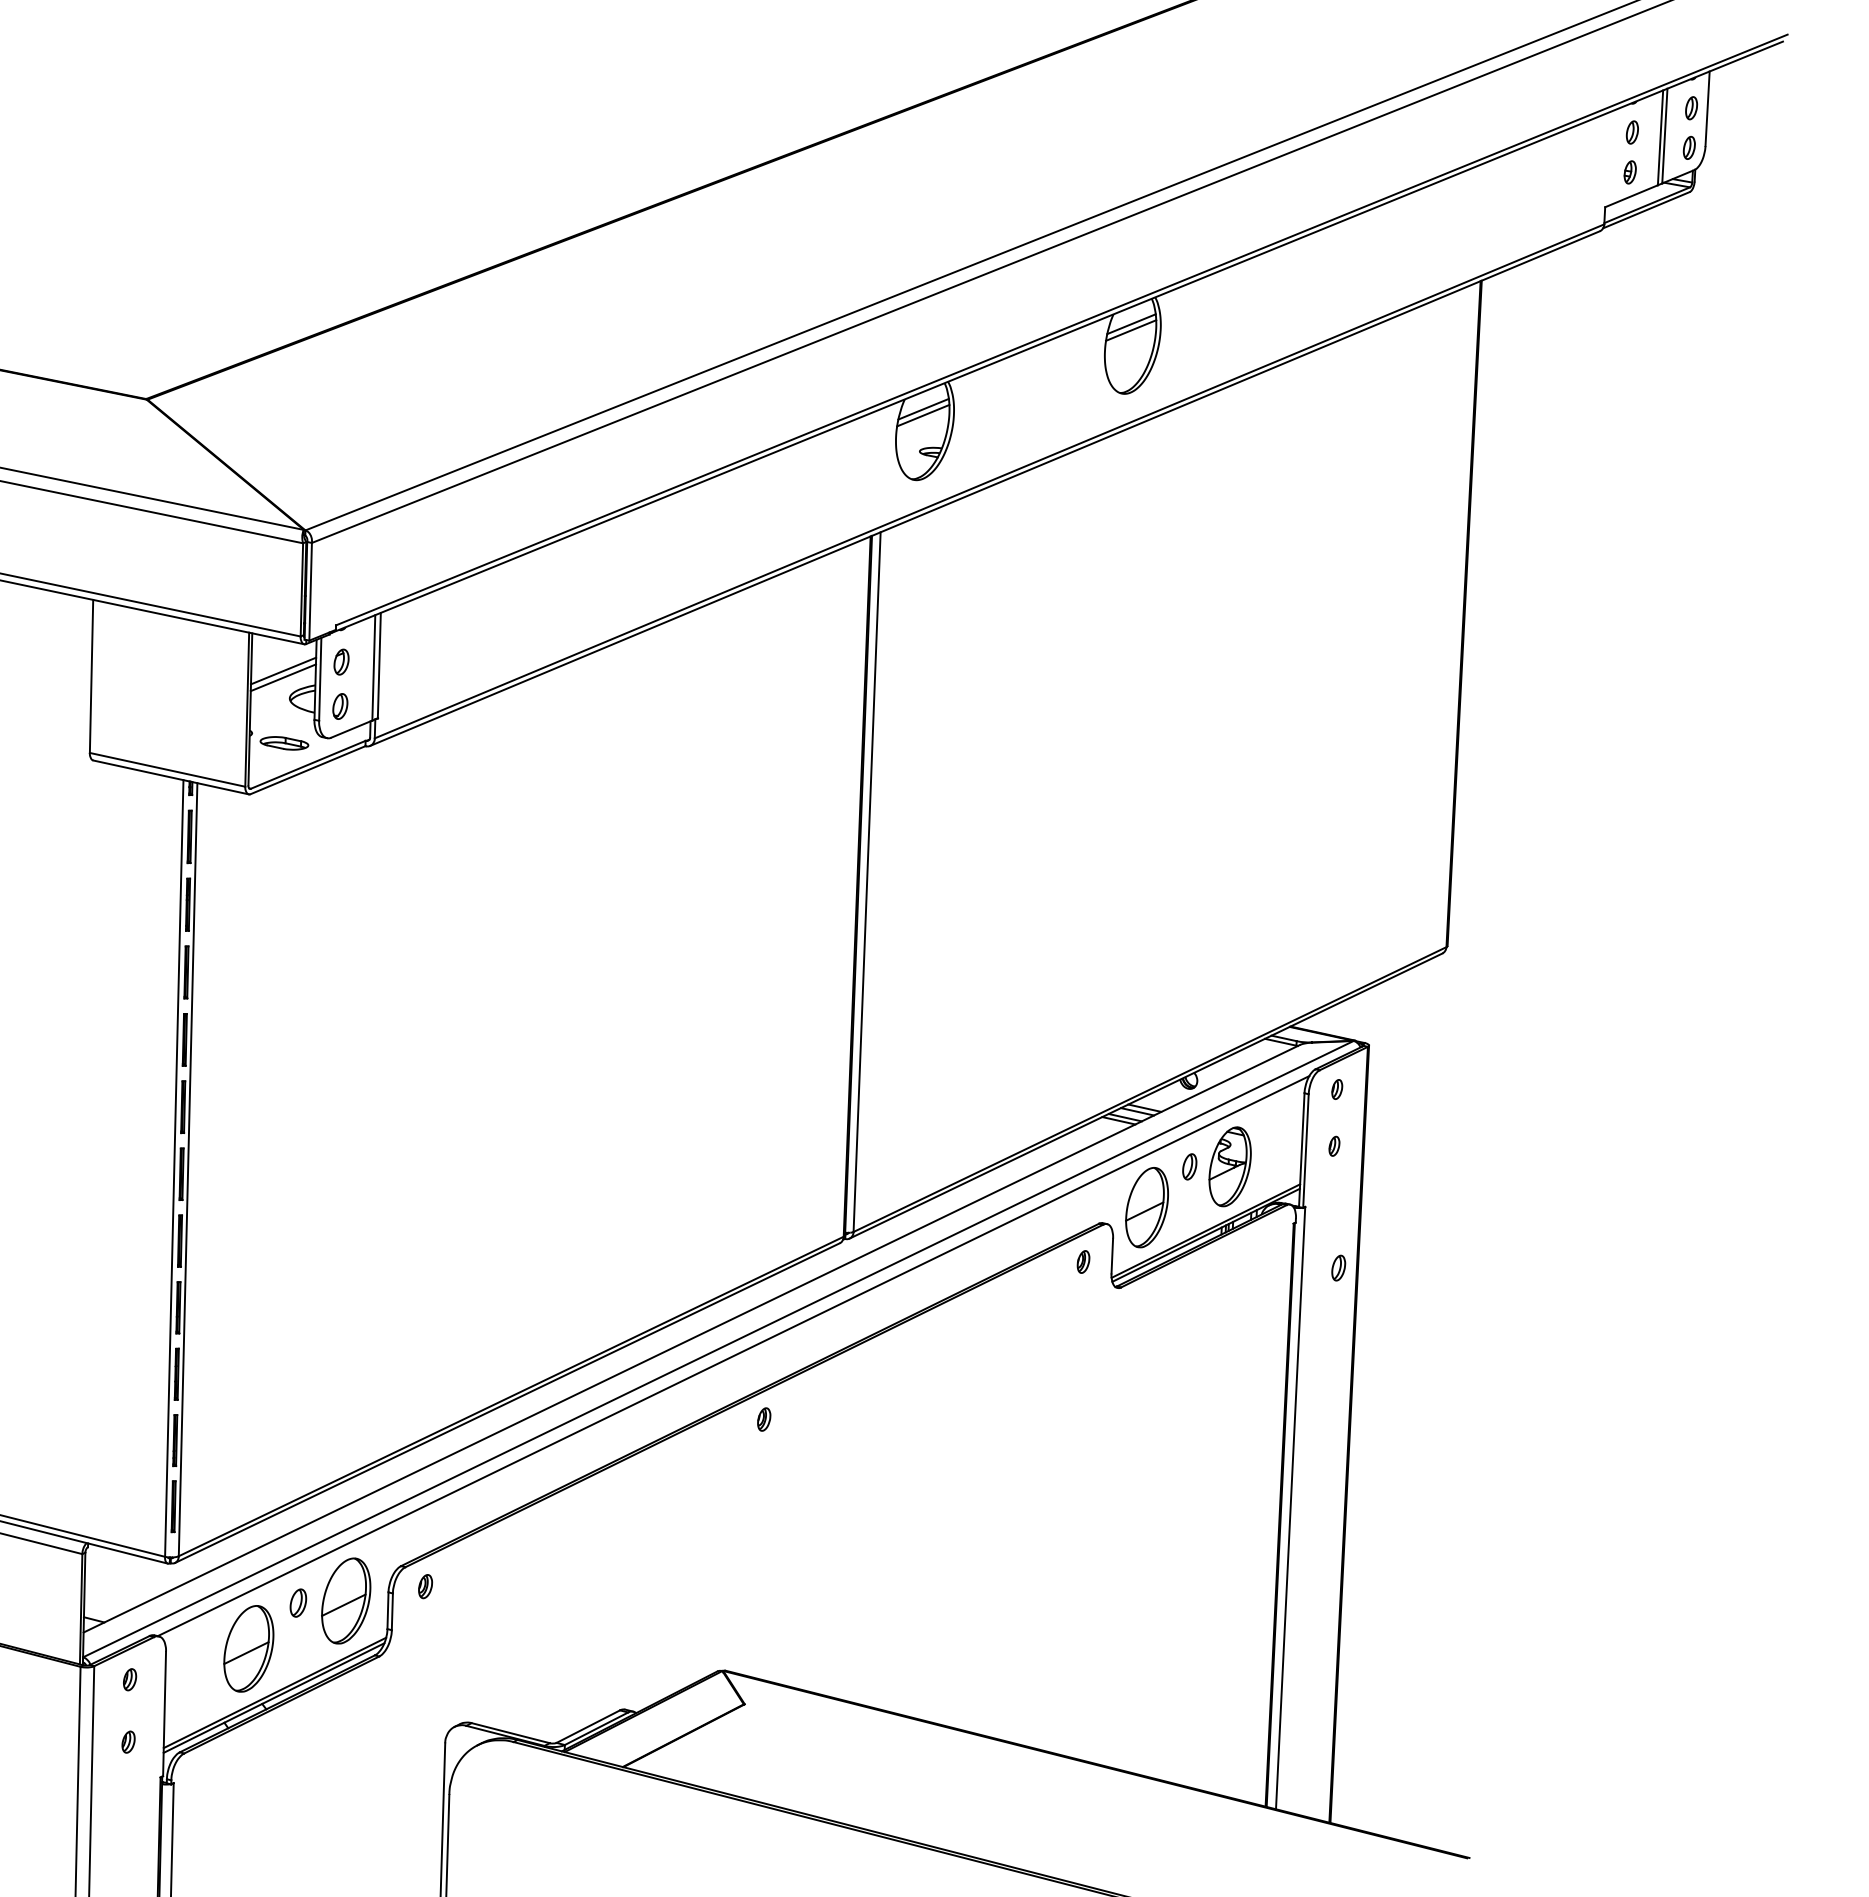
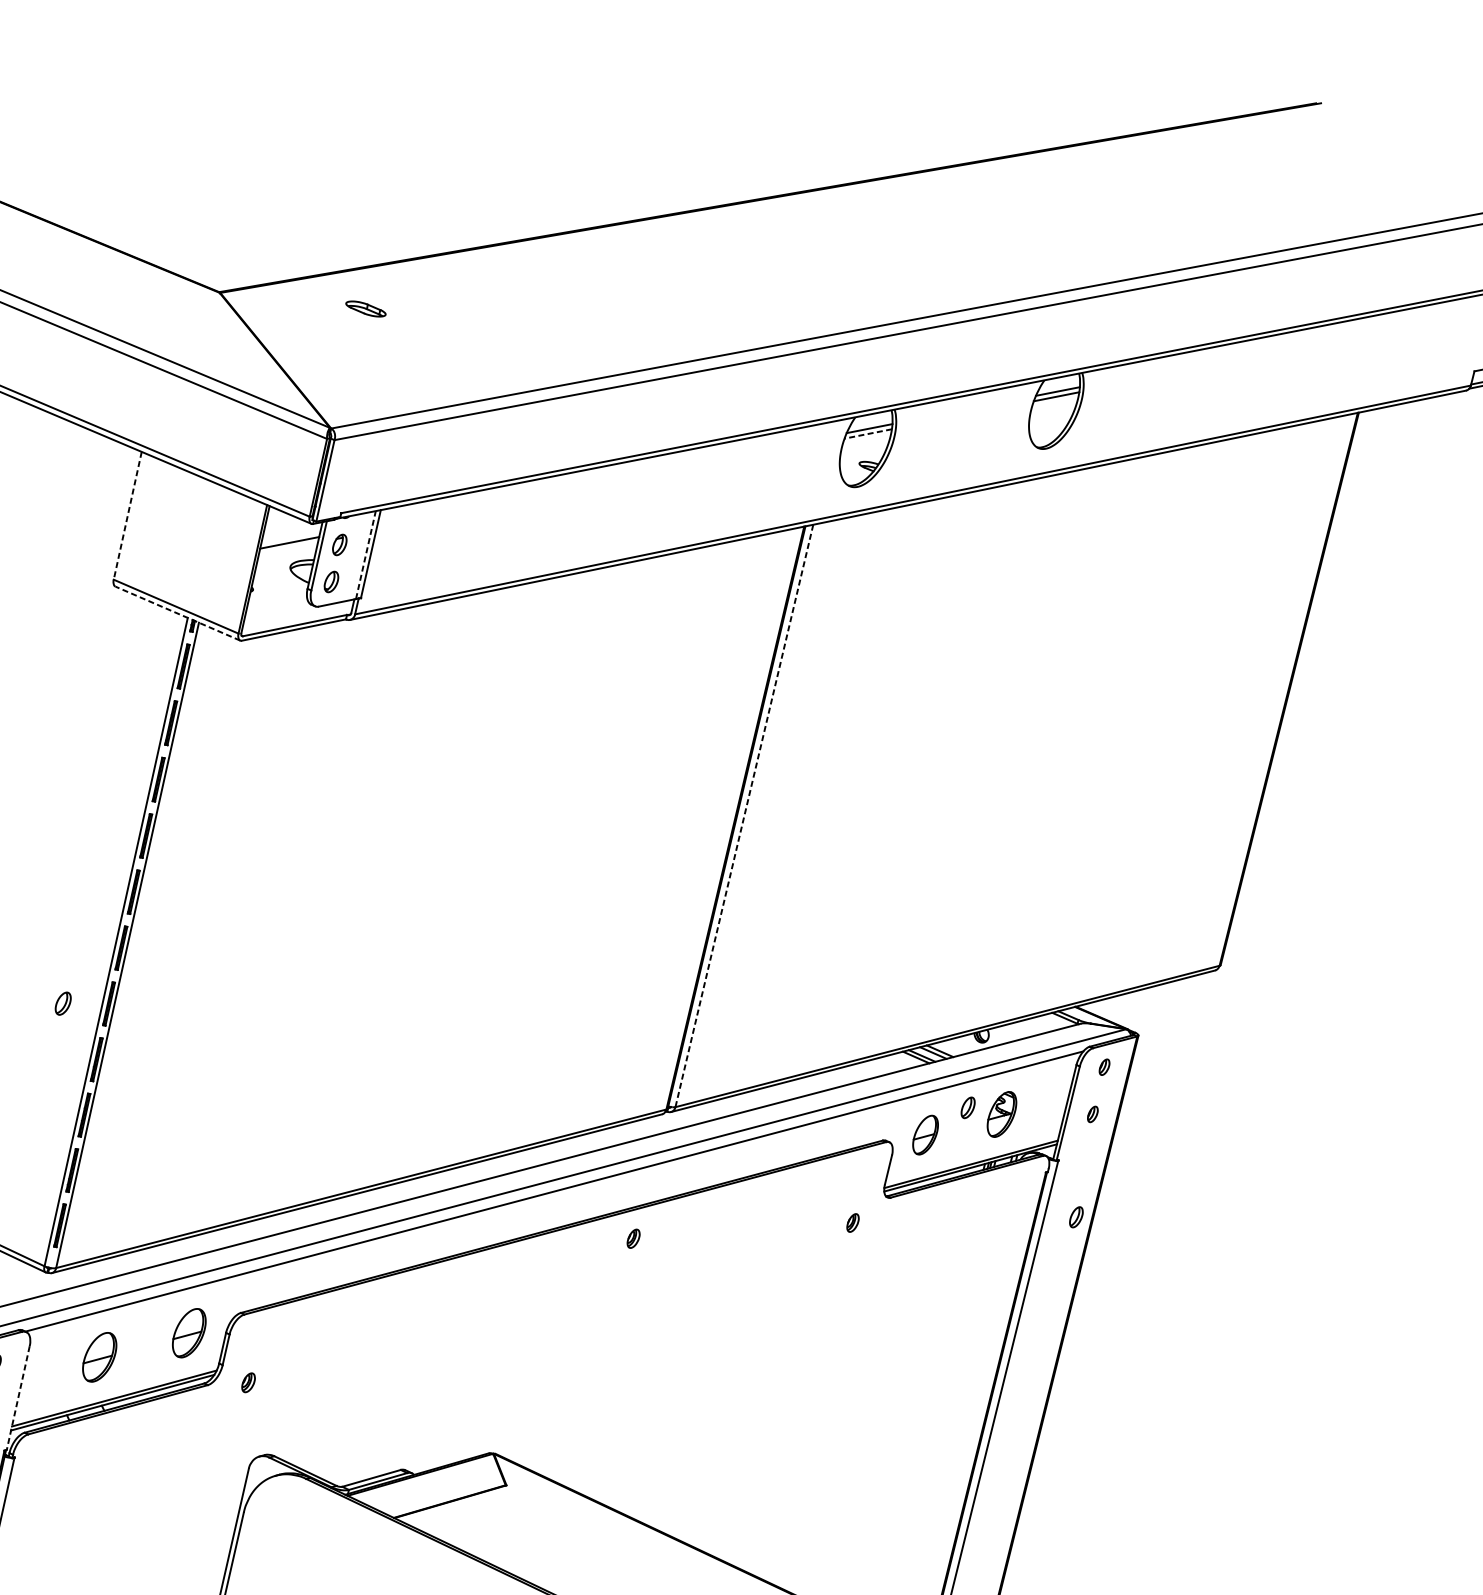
line: (922, 415) -> (867, 433), solid -> dashed
line: (373, 667) -> (365, 554), solid -> dashed
line: (91, 676) -> (127, 515), solid -> dashed
line: (282, 677) -> (287, 548), removed
part: (284, 743) -> (365, 309), moved
line: (170, 777) -> (177, 613), solid -> dashed
line: (867, 882) -> (744, 816), solid -> dashed
part: (1229, 1166) -> (1001, 1114), size x0.7
part: (1146, 1207) -> (925, 1134), size x0.6
part: (1083, 1261) -> (853, 1222), moved
part: (764, 1419) -> (633, 1238), moved
part: (425, 1586) -> (248, 1382), moved
part: (346, 1600) -> (189, 1332), size x0.7
part: (298, 1602) -> (63, 1003), moved
part: (248, 1648) -> (99, 1356), size x0.7
line: (164, 1714) -> (18, 1398), solid -> dashed

